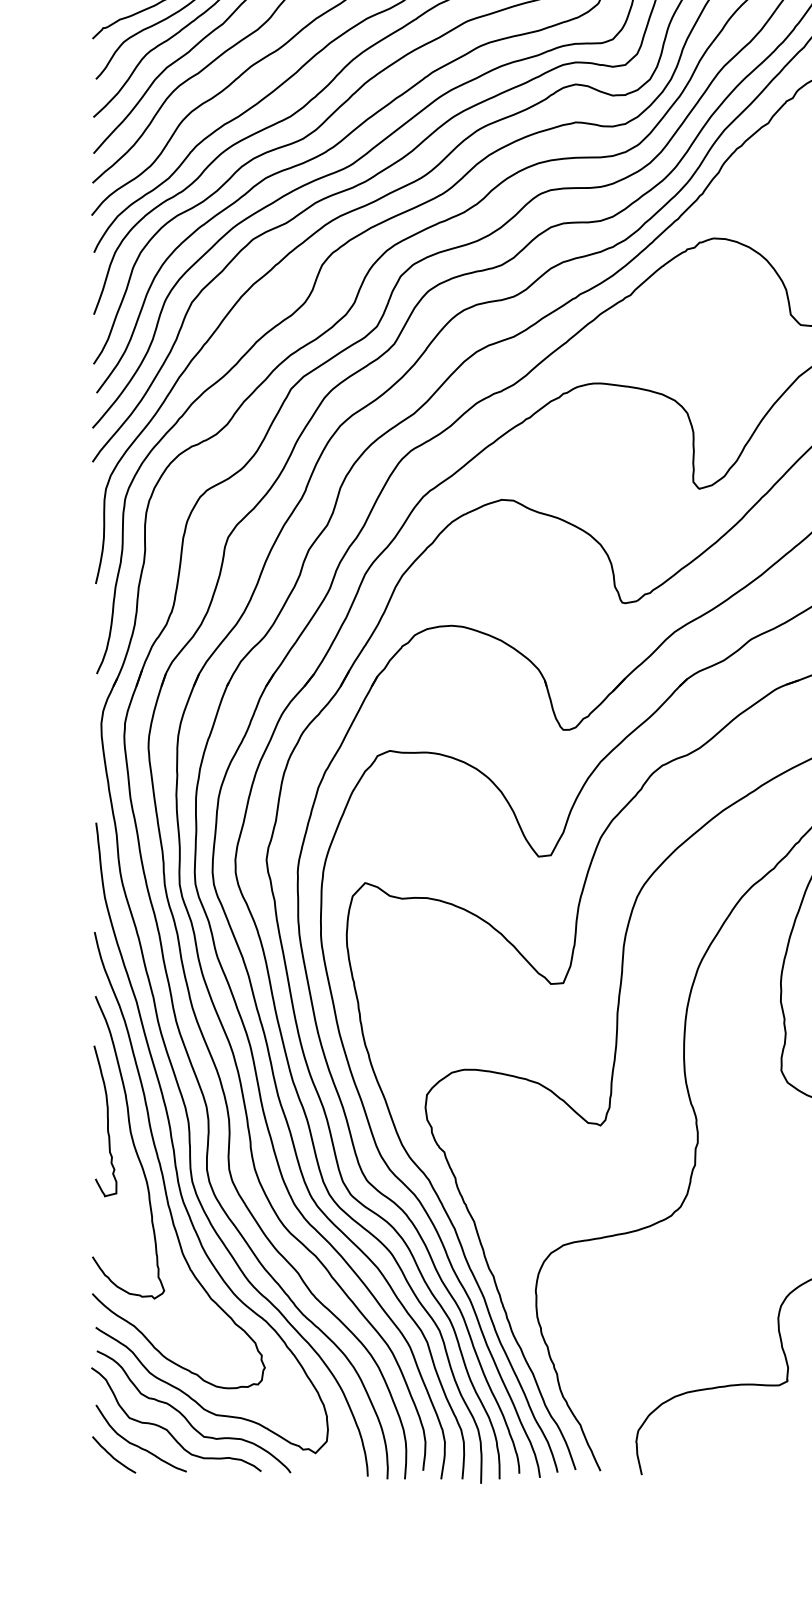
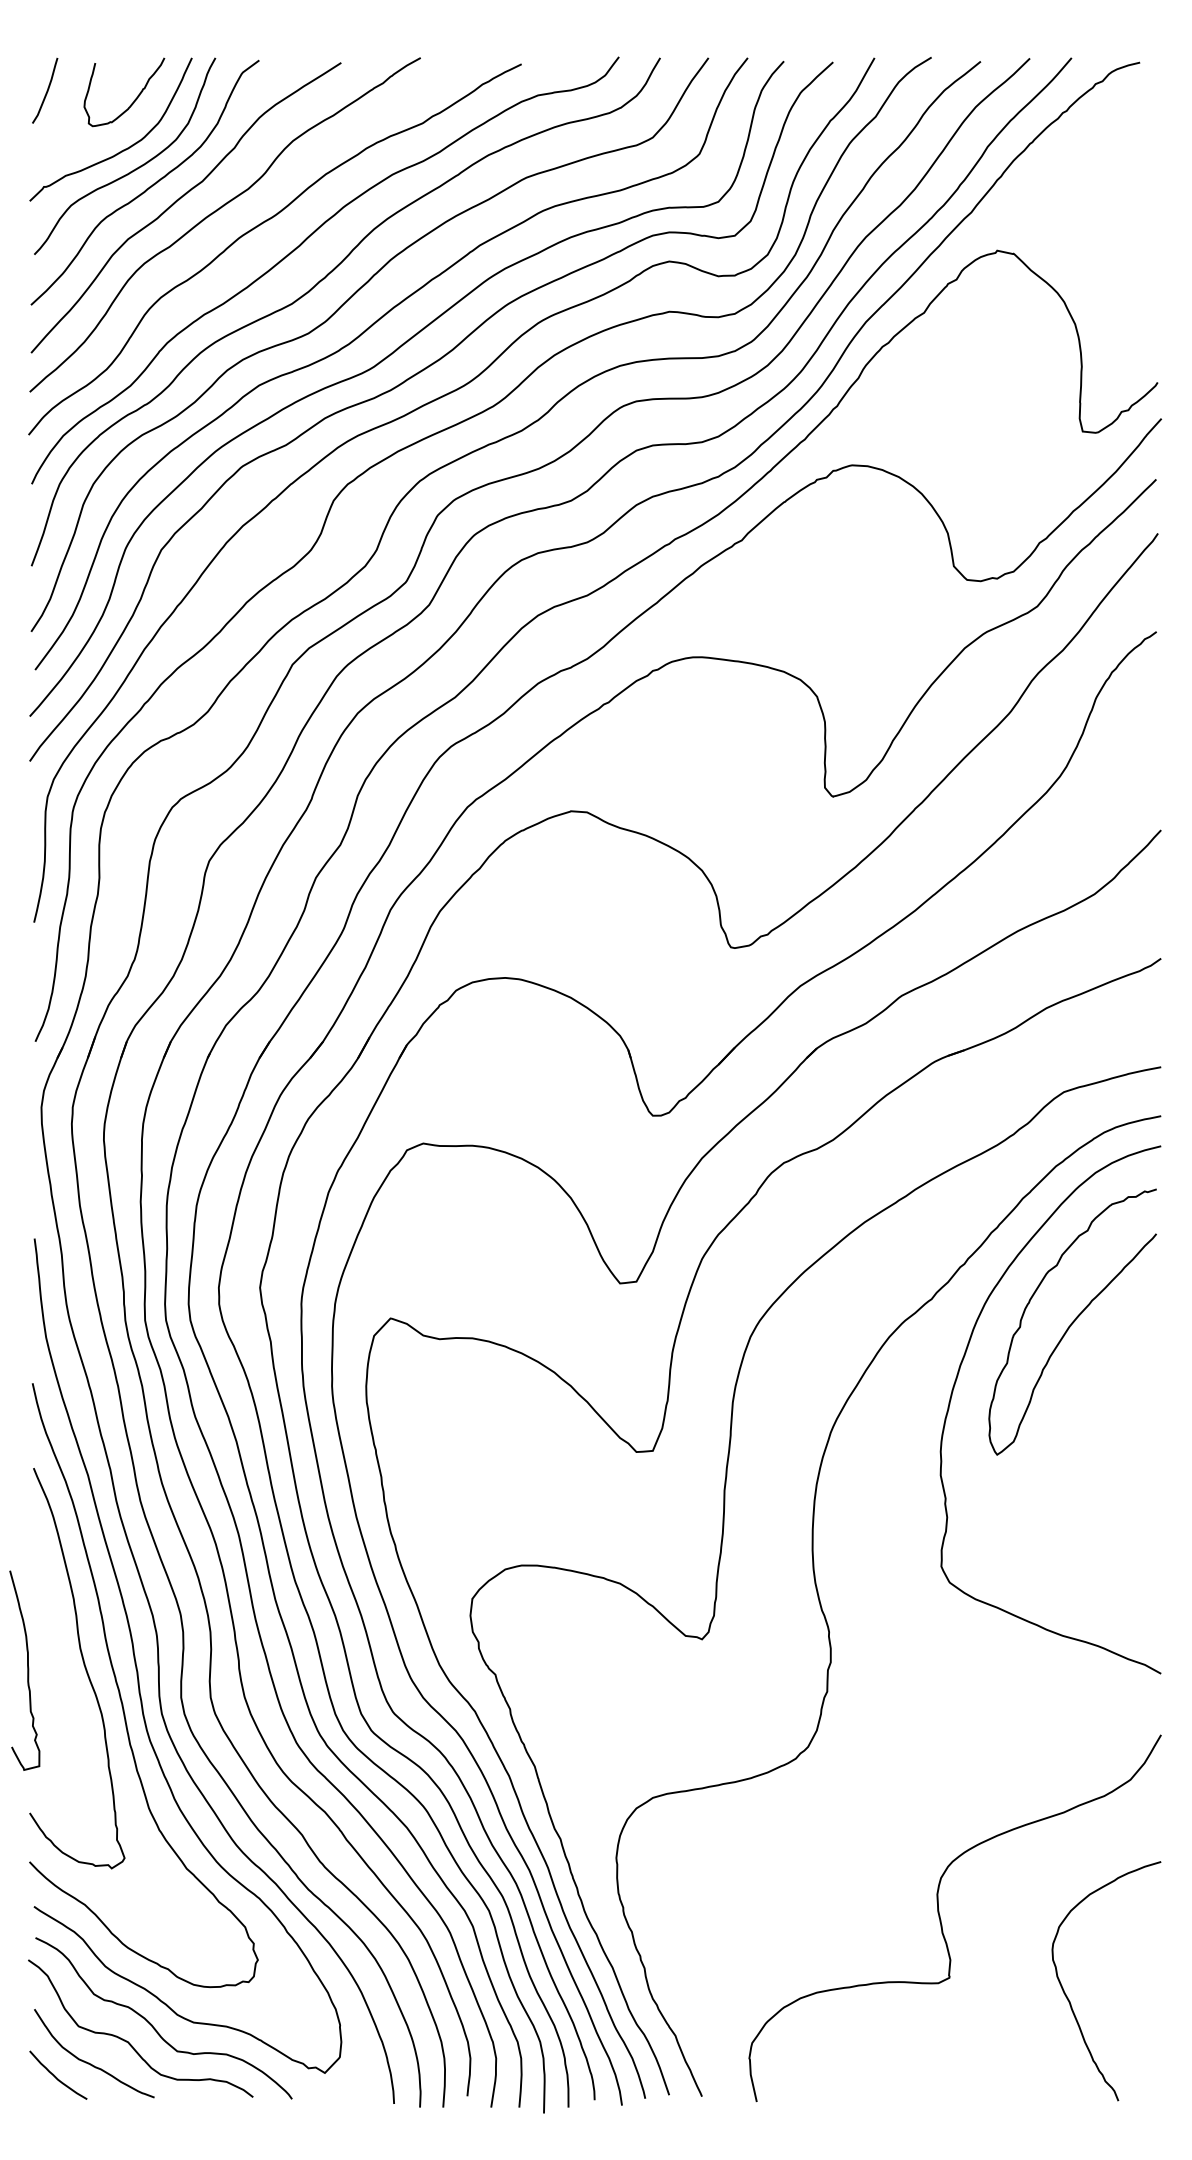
curve: (107, 1121) -> (27, 1670), moved

